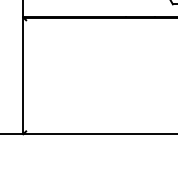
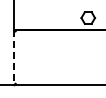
line: (23, 75) -> (14, 57), solid -> dashed

